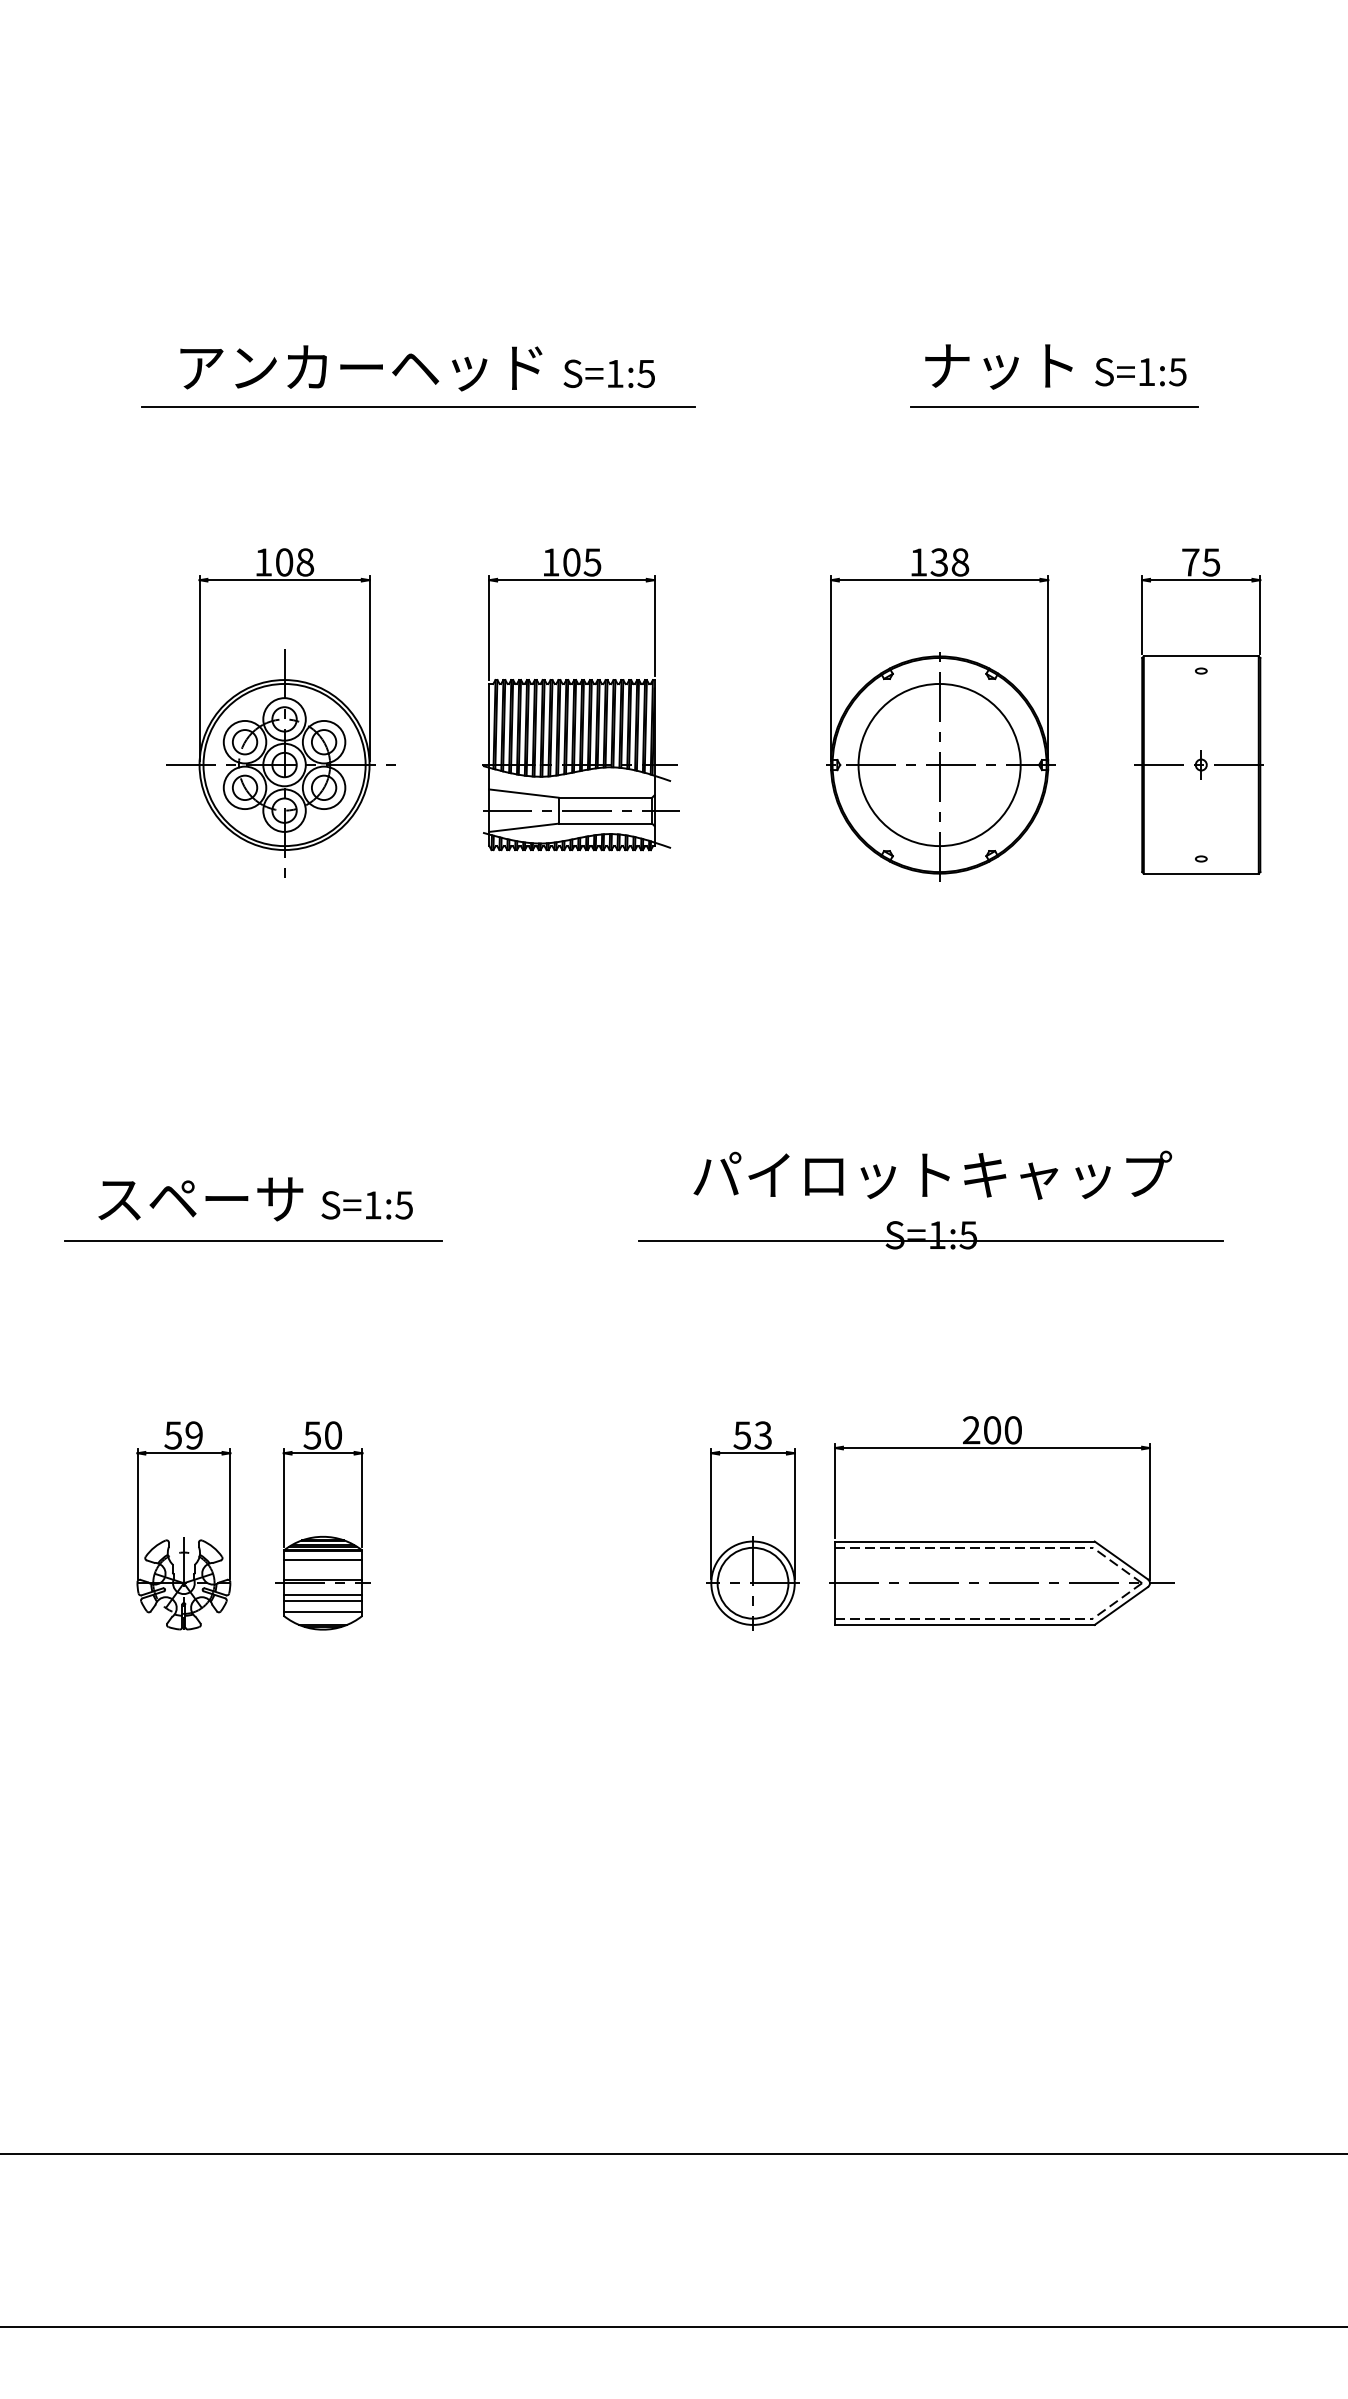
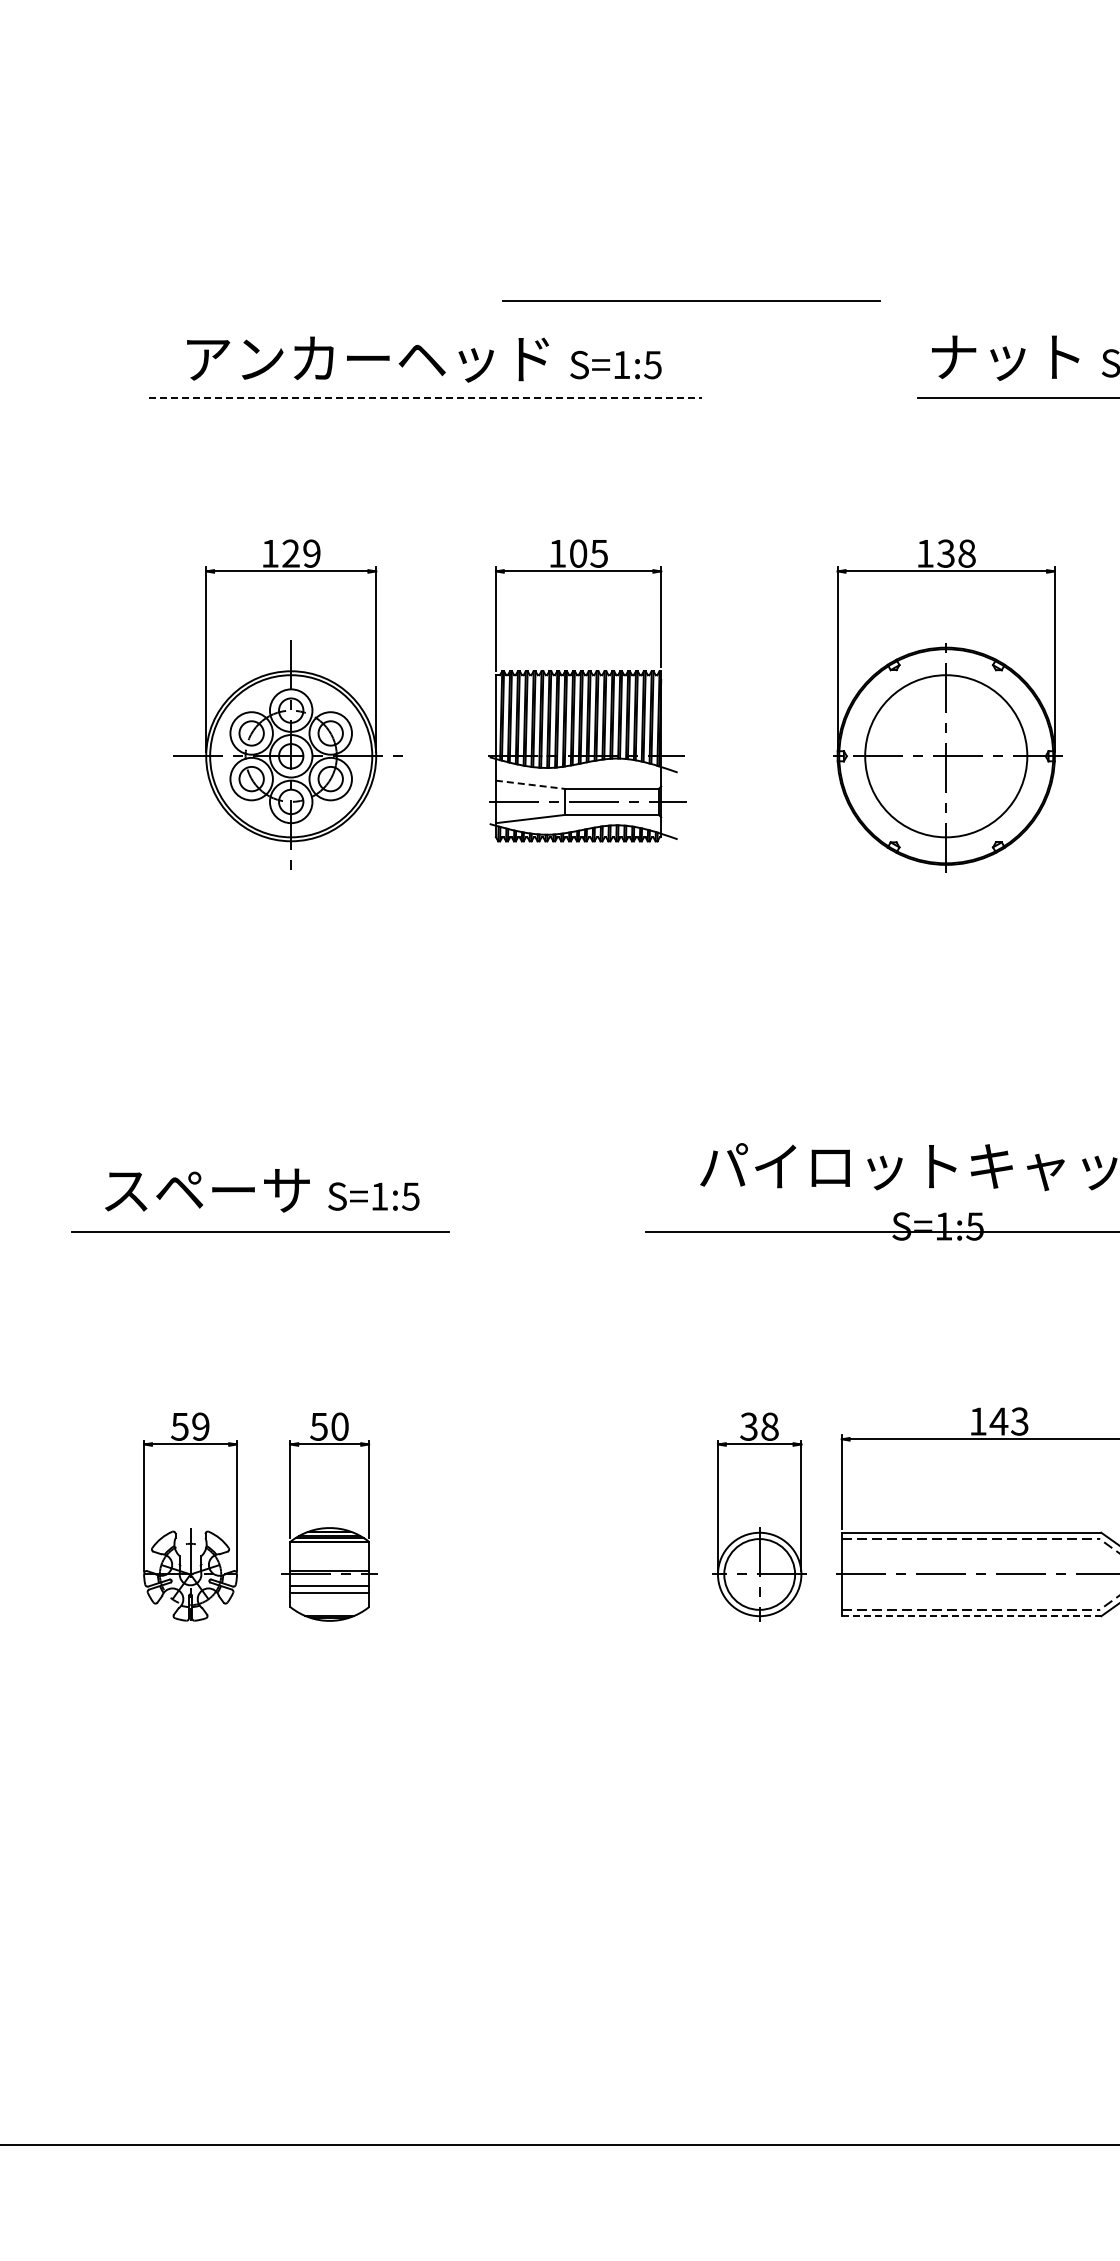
line: (684, 309) -> (691, 300), added
line: (419, 407) -> (426, 398), solid -> dashed
text: (294, 562) -> (301, 553), 108 -> 129
line: (523, 793) -> (530, 784), solid -> dashed
text: (992, 1430) -> (999, 1421), 200 -> 143
text: (752, 1435) -> (759, 1426), 53 -> 38
line: (322, 1560) -> (329, 1551), removed
line: (322, 1612) -> (329, 1603), removed
line: (964, 1624) -> (971, 1615), solid -> dashed

